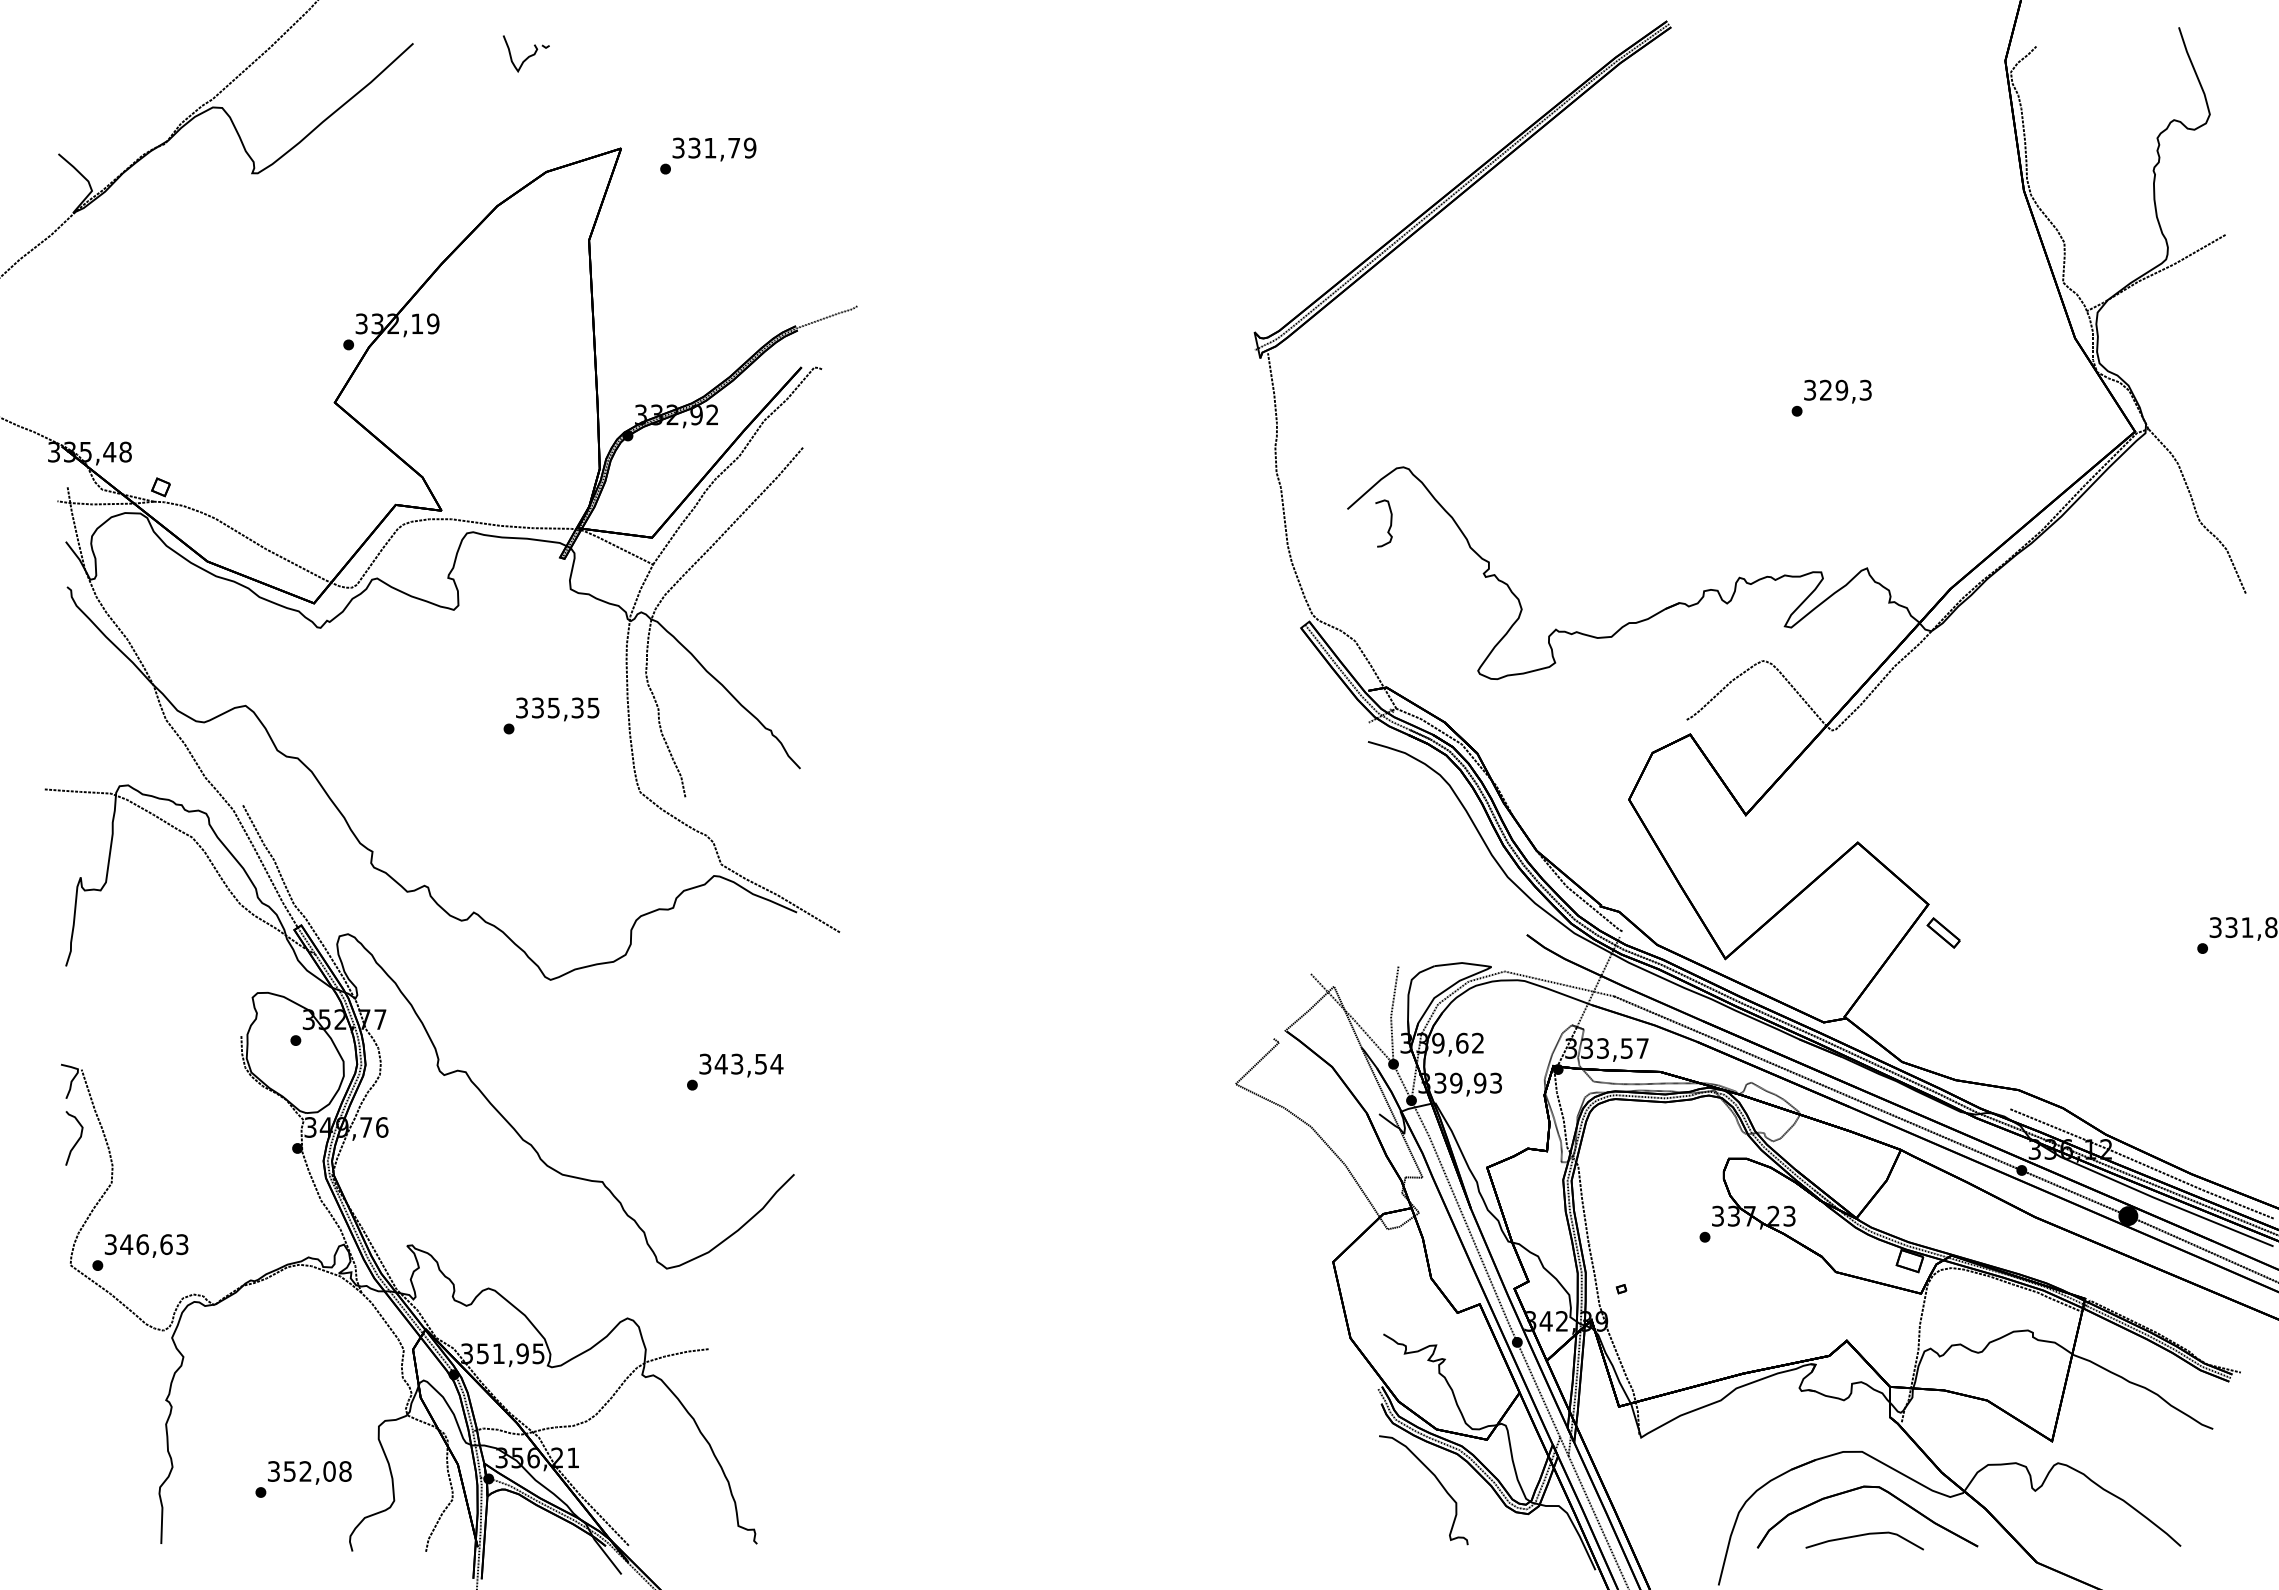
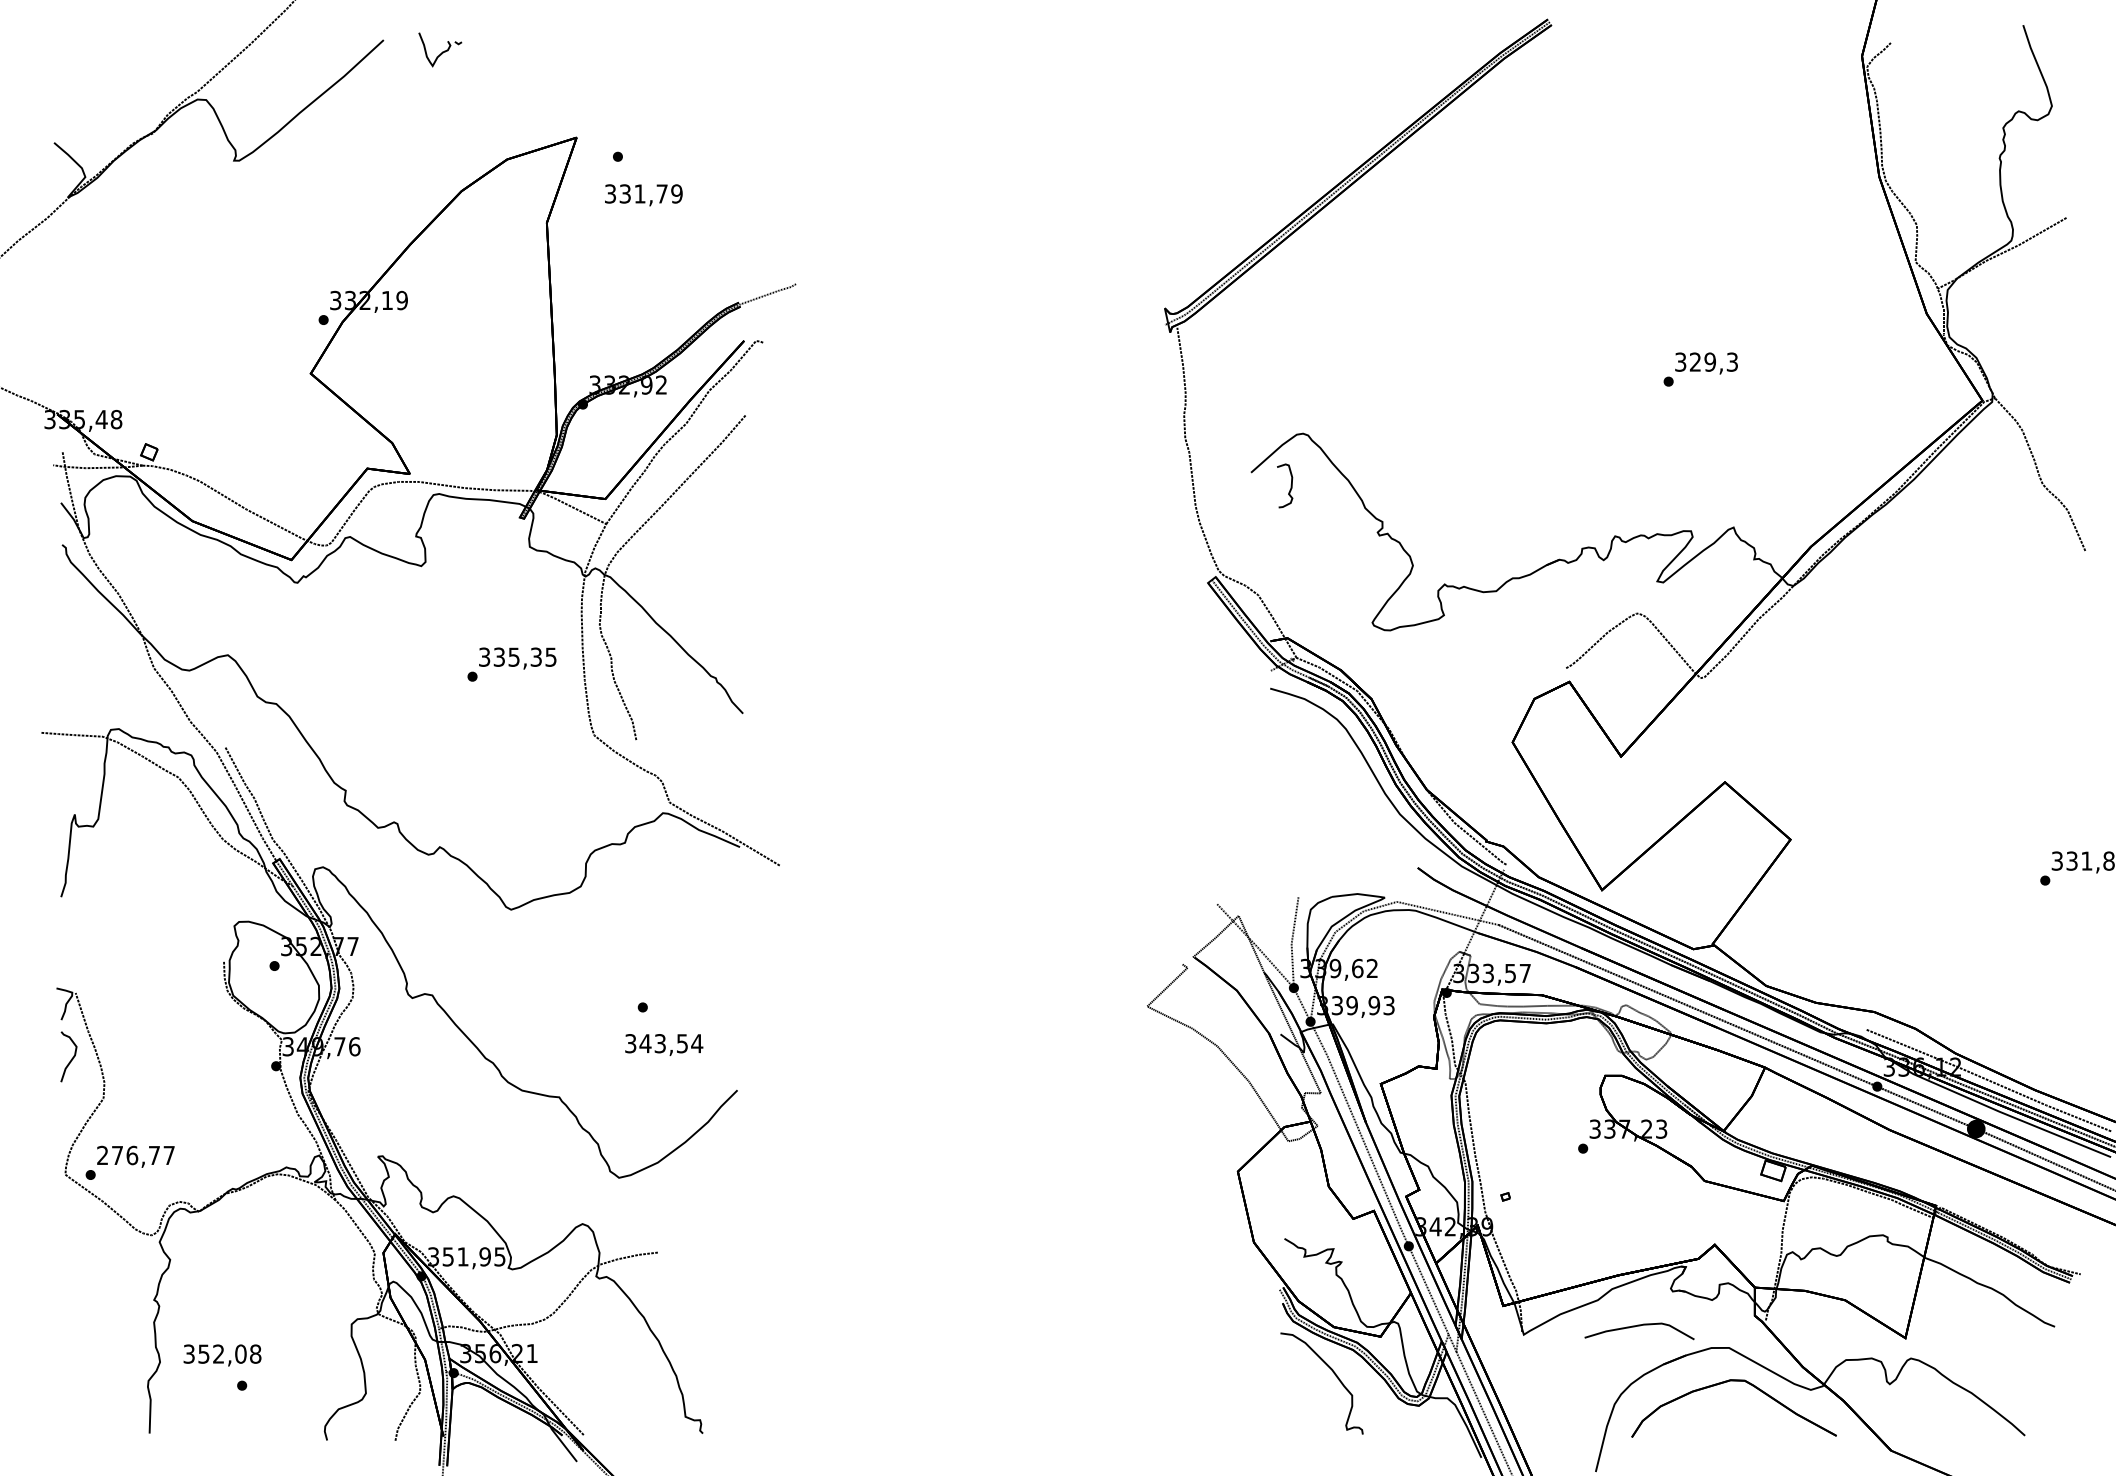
part: (525, 53) -> (439, 49), moved
text: (714, 149) -> (643, 195), moved
part: (1943, 932) -> (1804, 865), removed
text: (741, 1065) -> (664, 1044), moved
text: (146, 1244) -> (135, 1155), 346,63 -> 276,77
text: (309, 1472) -> (222, 1355), moved
curve: (1864, 1535) -> (1639, 1326), moved

